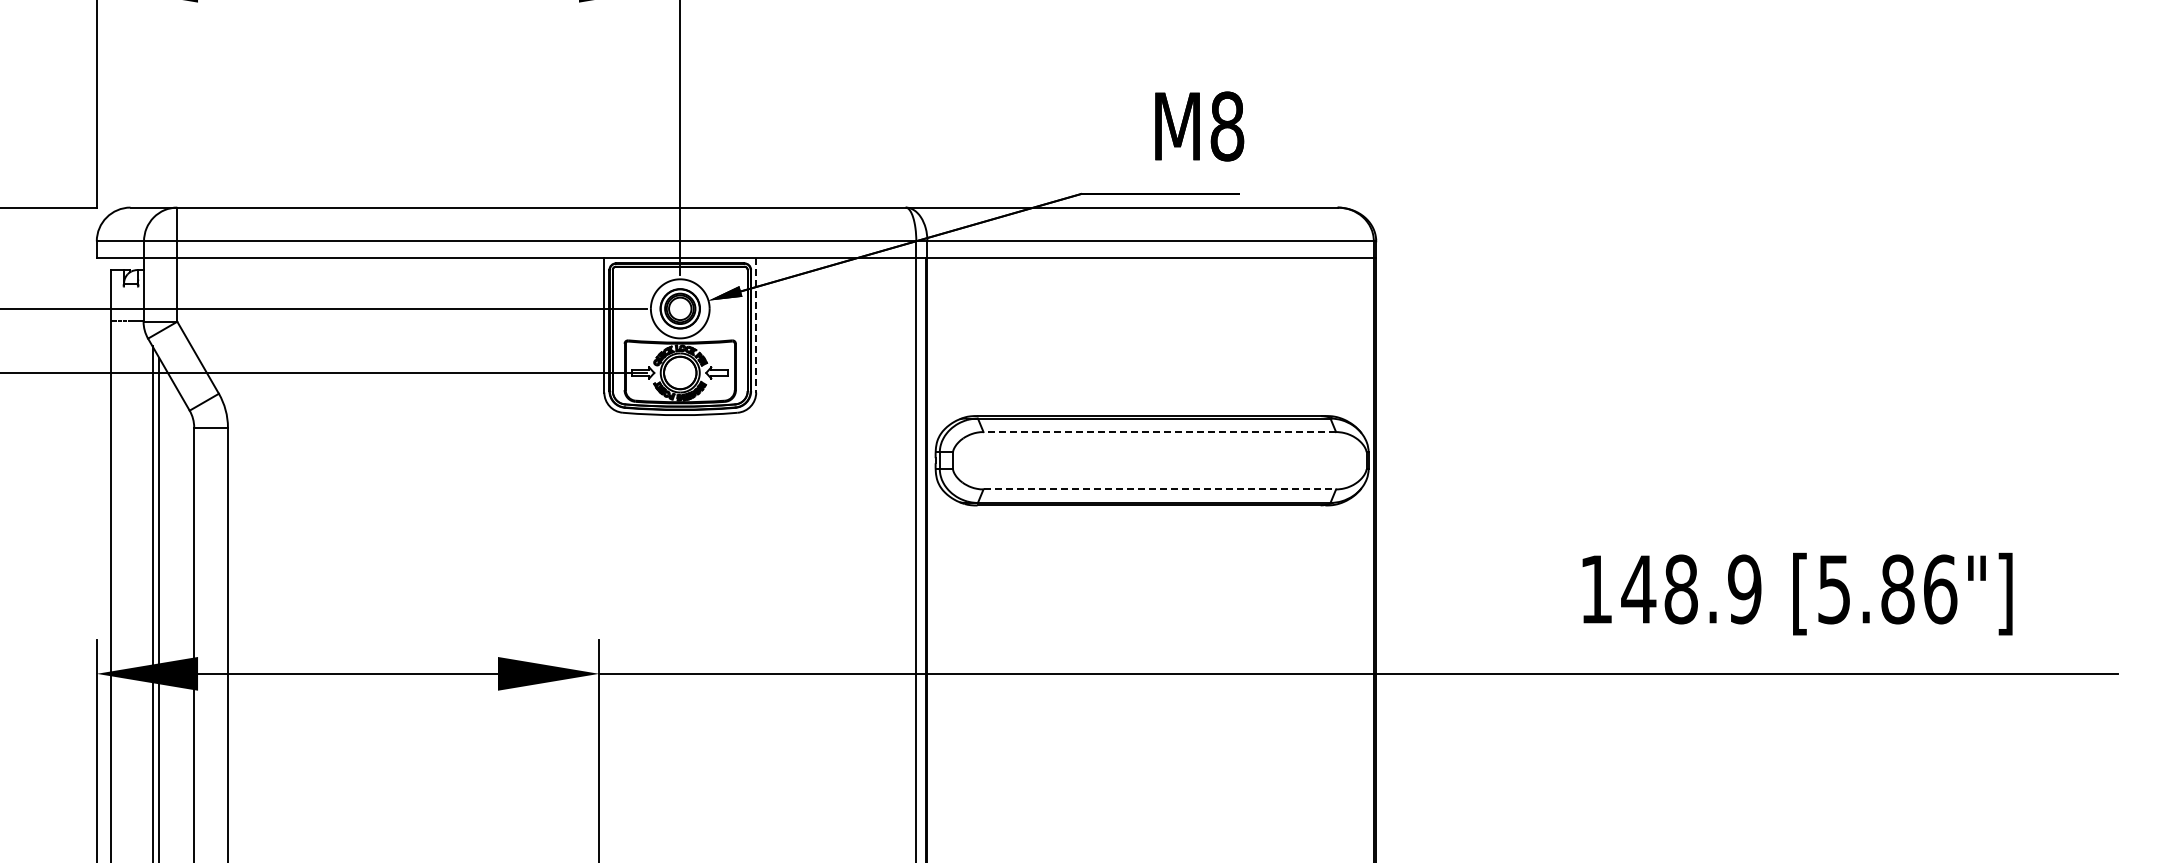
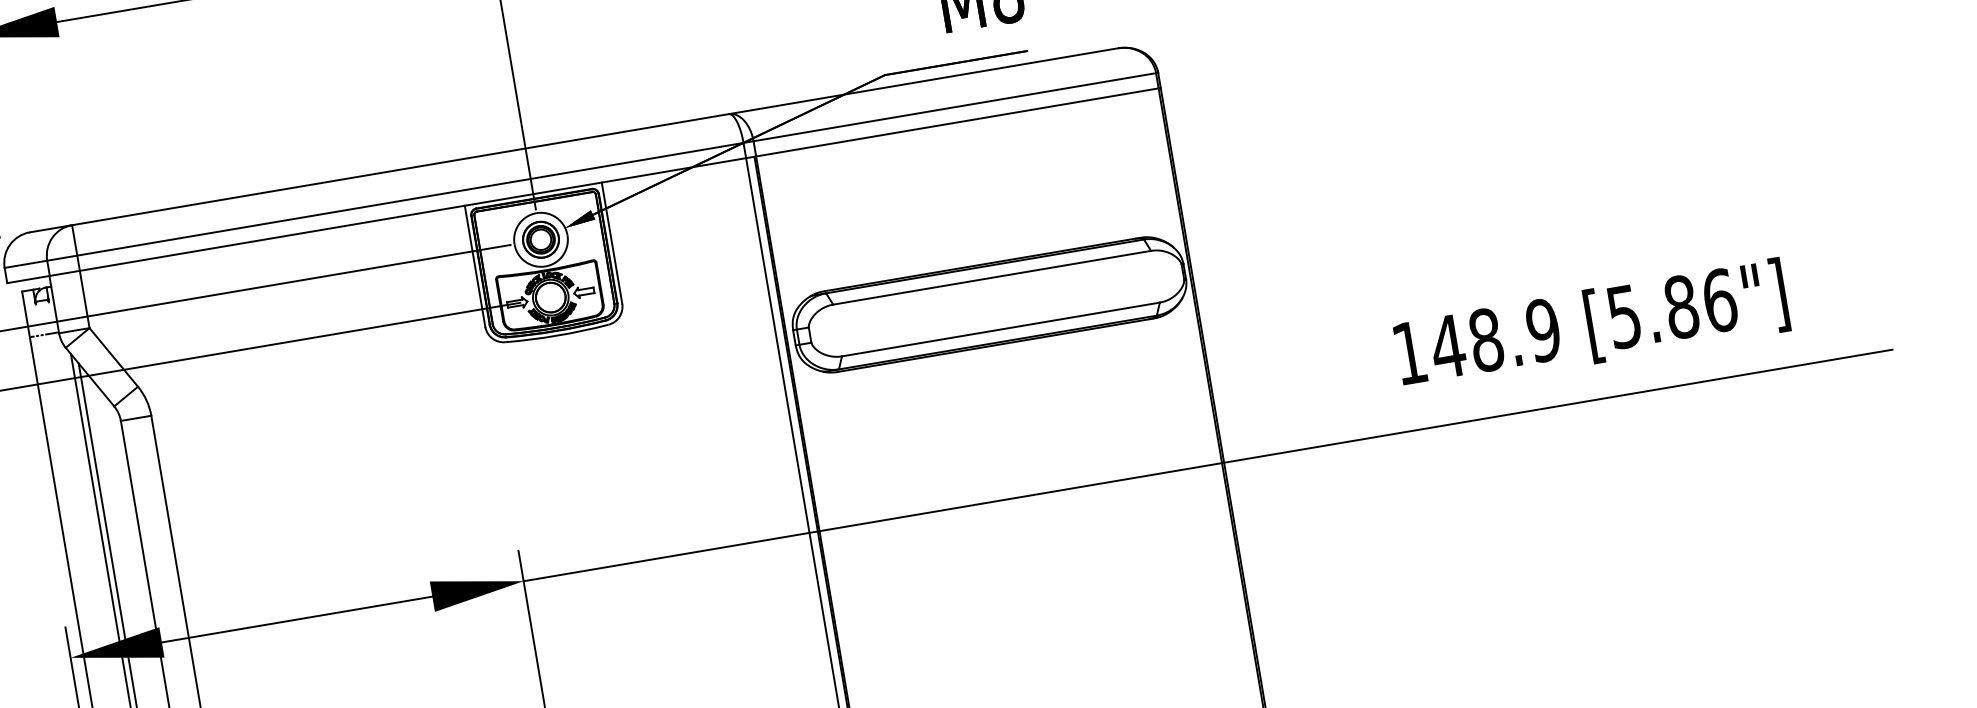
line: (756, 325) -> (612, 243), dashed -> solid
line: (1159, 432) -> (991, 278), dashed -> solid
line: (1160, 489) -> (1001, 329), dashed -> solid

